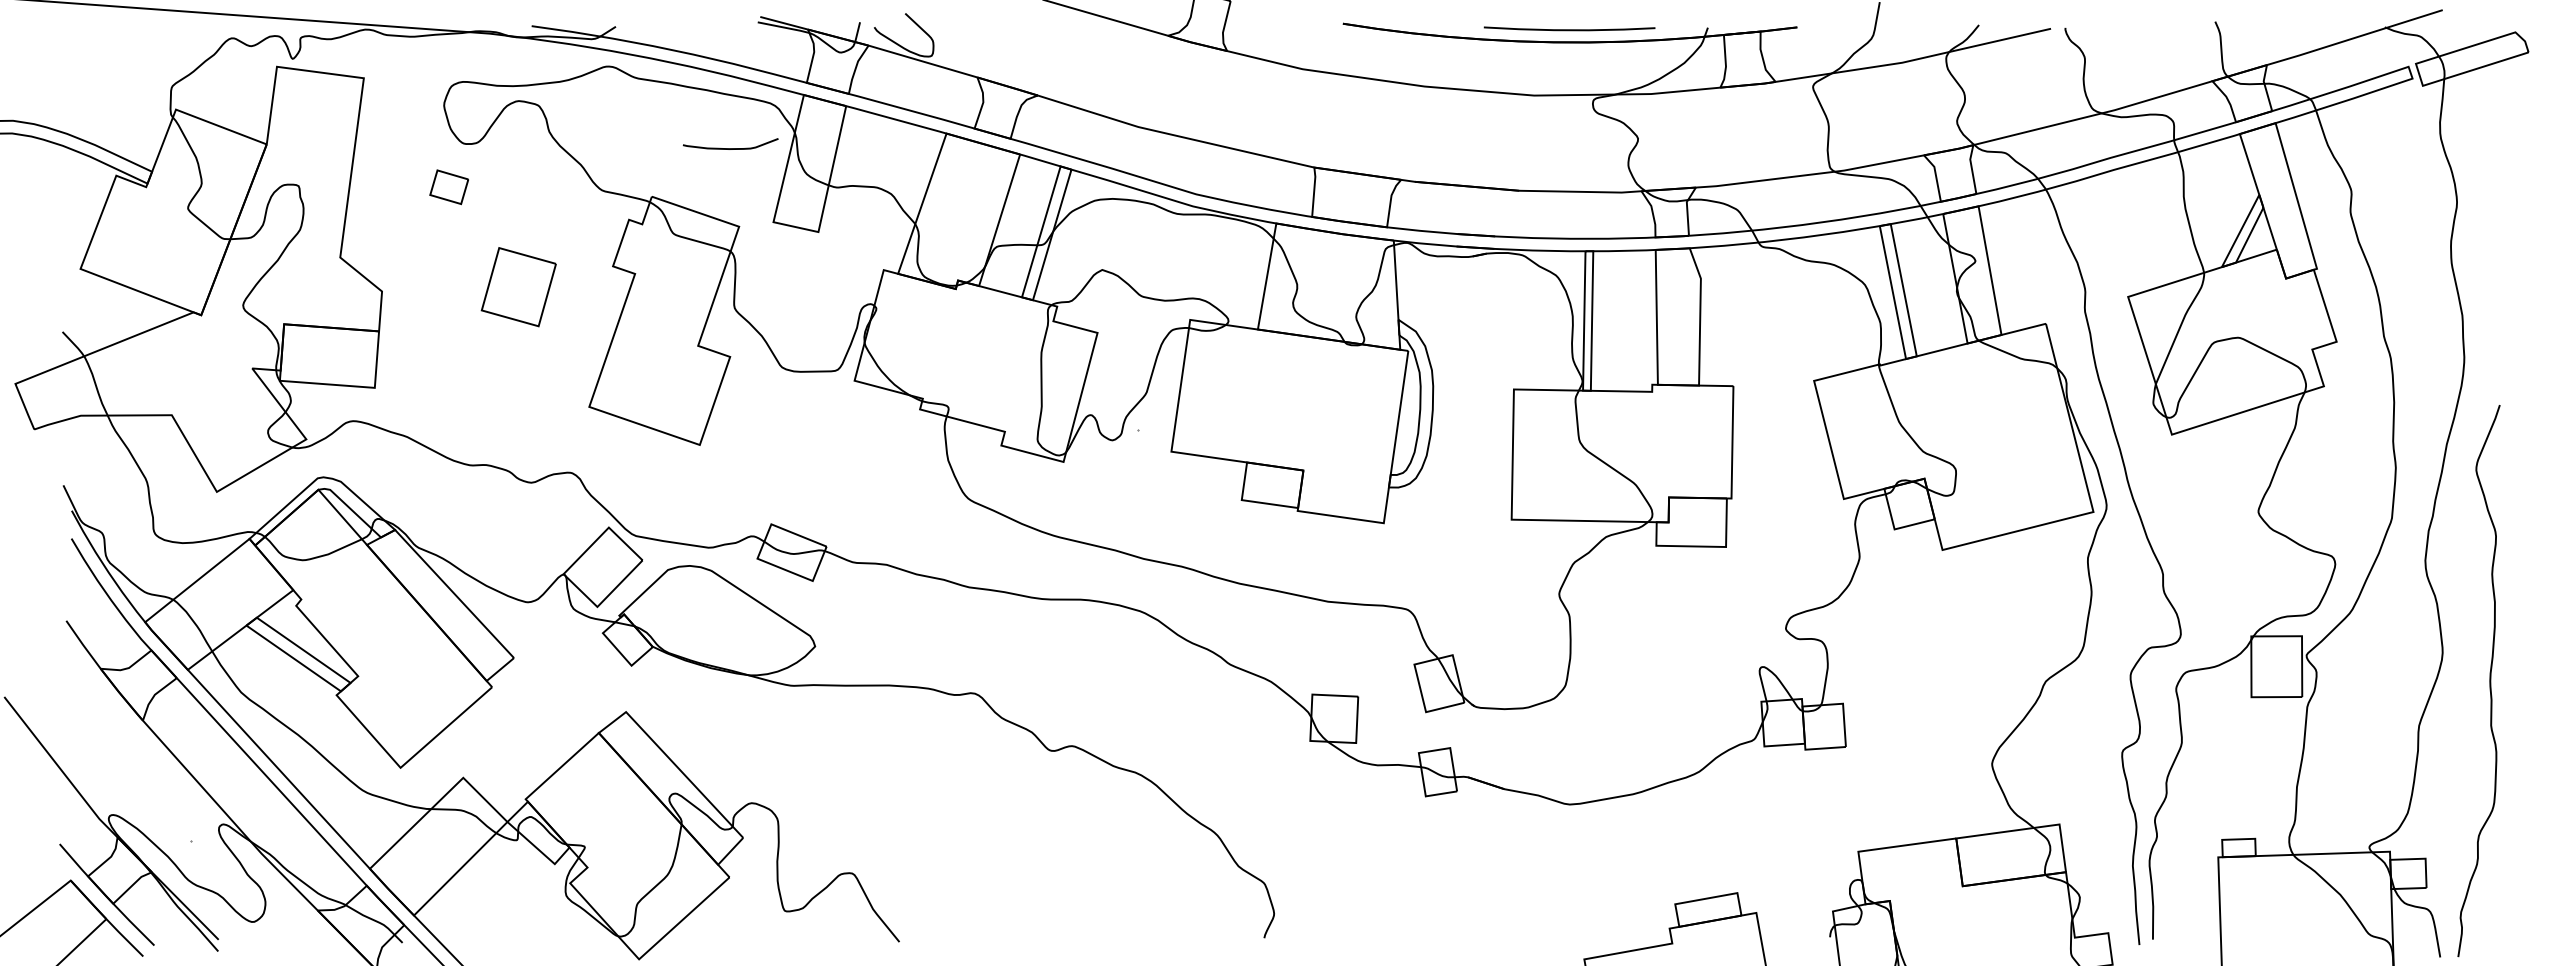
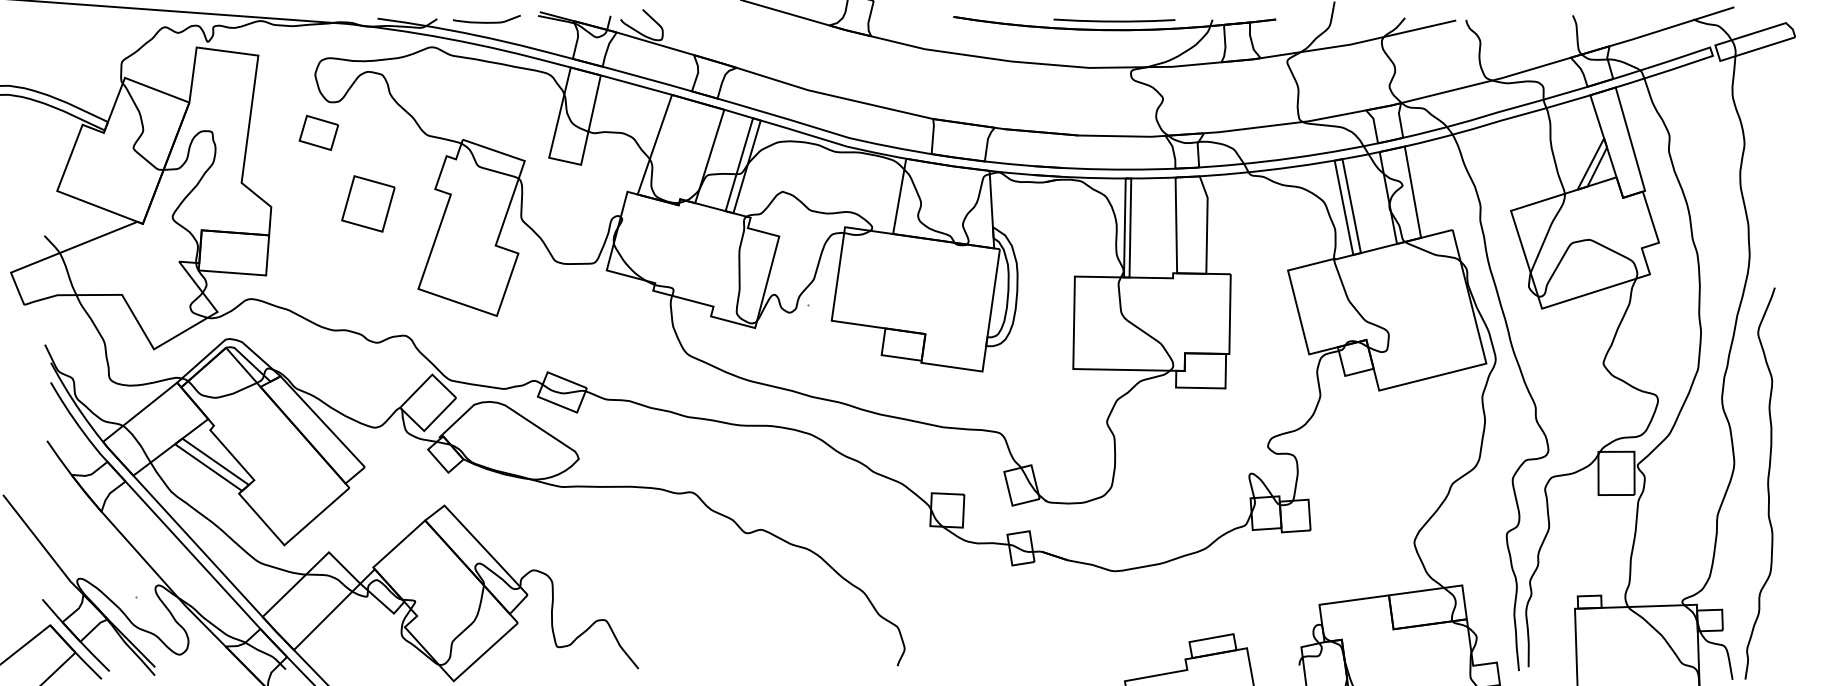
curve: (730, 148) -> (486, 22), moved
part: (449, 187) -> (319, 133), size x1.43

